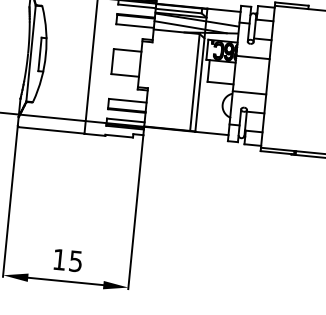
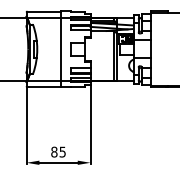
text: (59, 258) -> (54, 151), 15 -> 85

